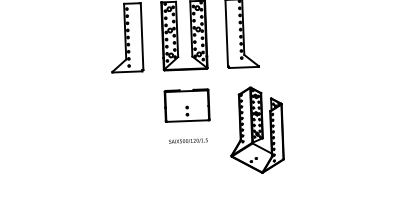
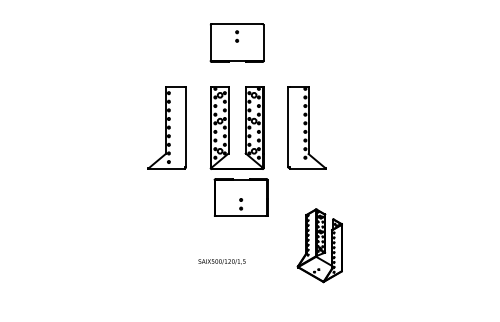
part: (186, 105) -> (240, 197), moved
part: (256, 130) -> (319, 245), size x0.7
text: (187, 141) -> (221, 261), moved

